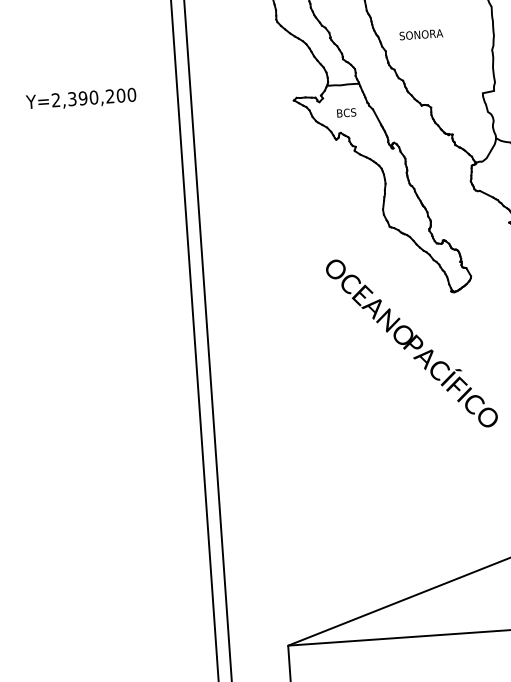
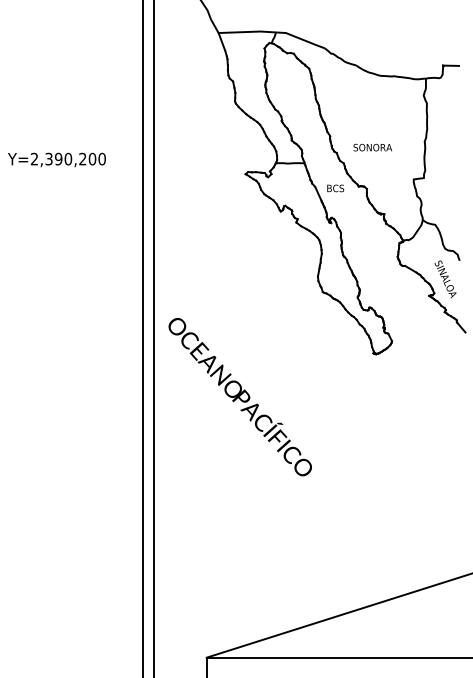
text: (420, 34) -> (372, 147), moved
text: (346, 113) -> (335, 188), moved
text: (411, 343) -> (239, 397), moved

